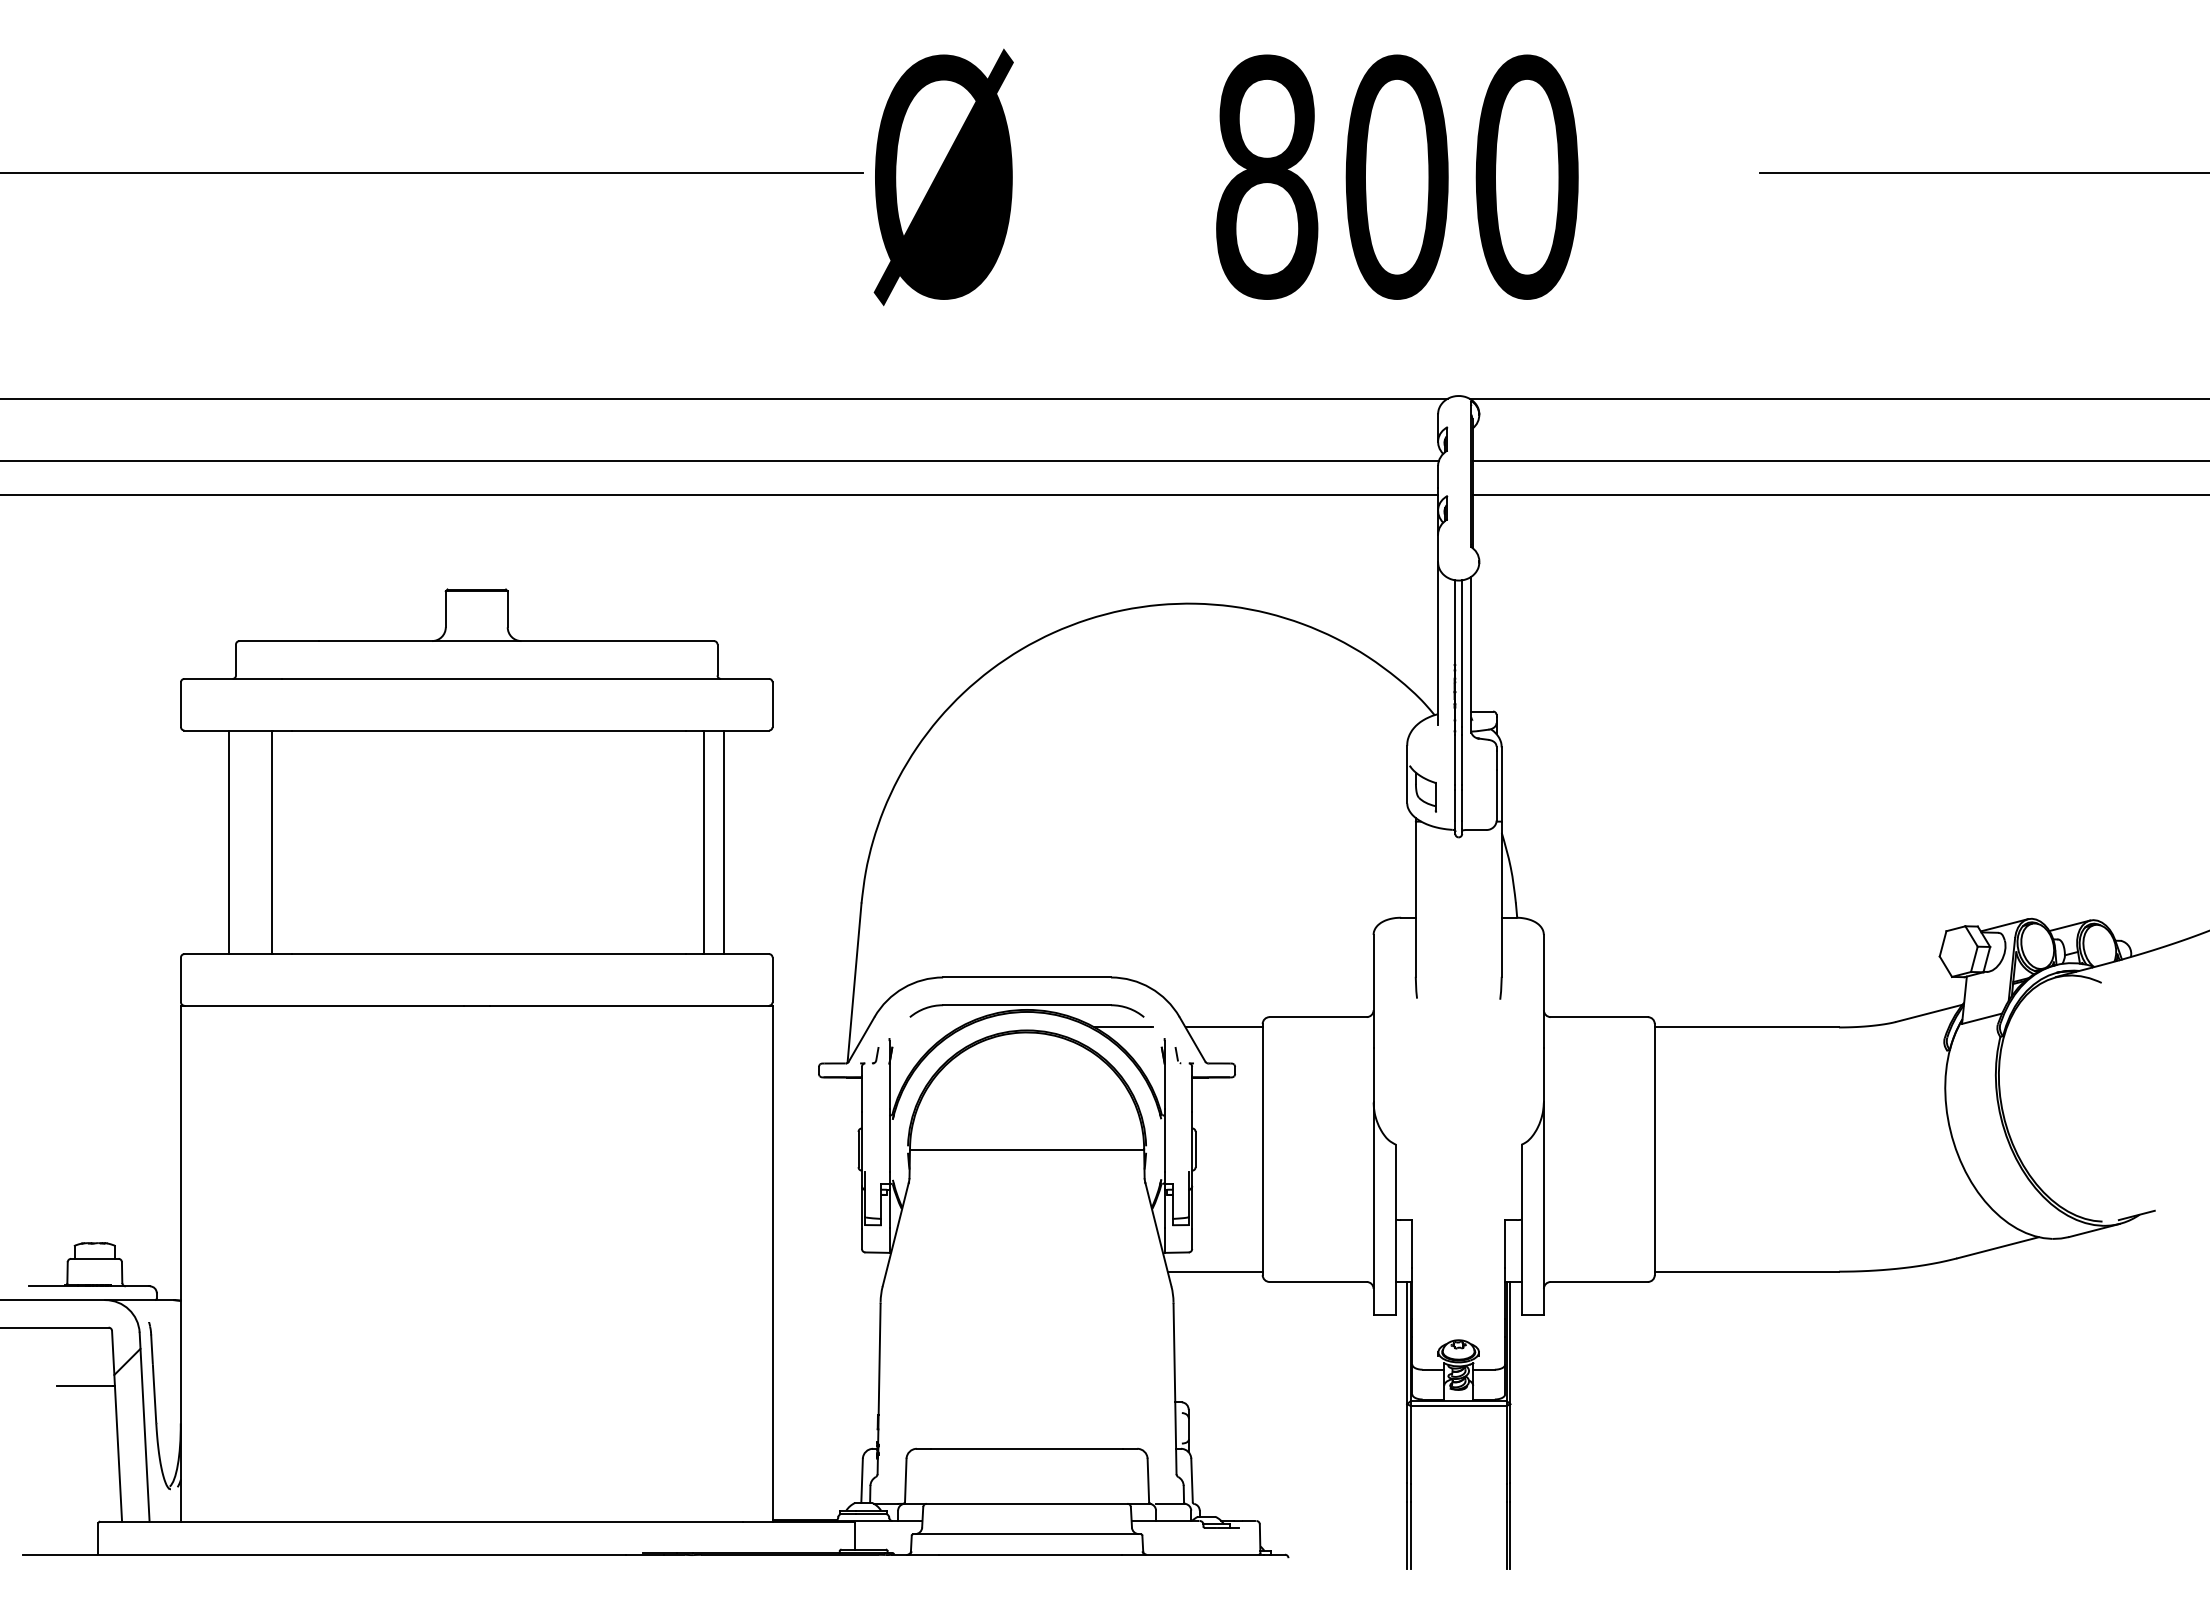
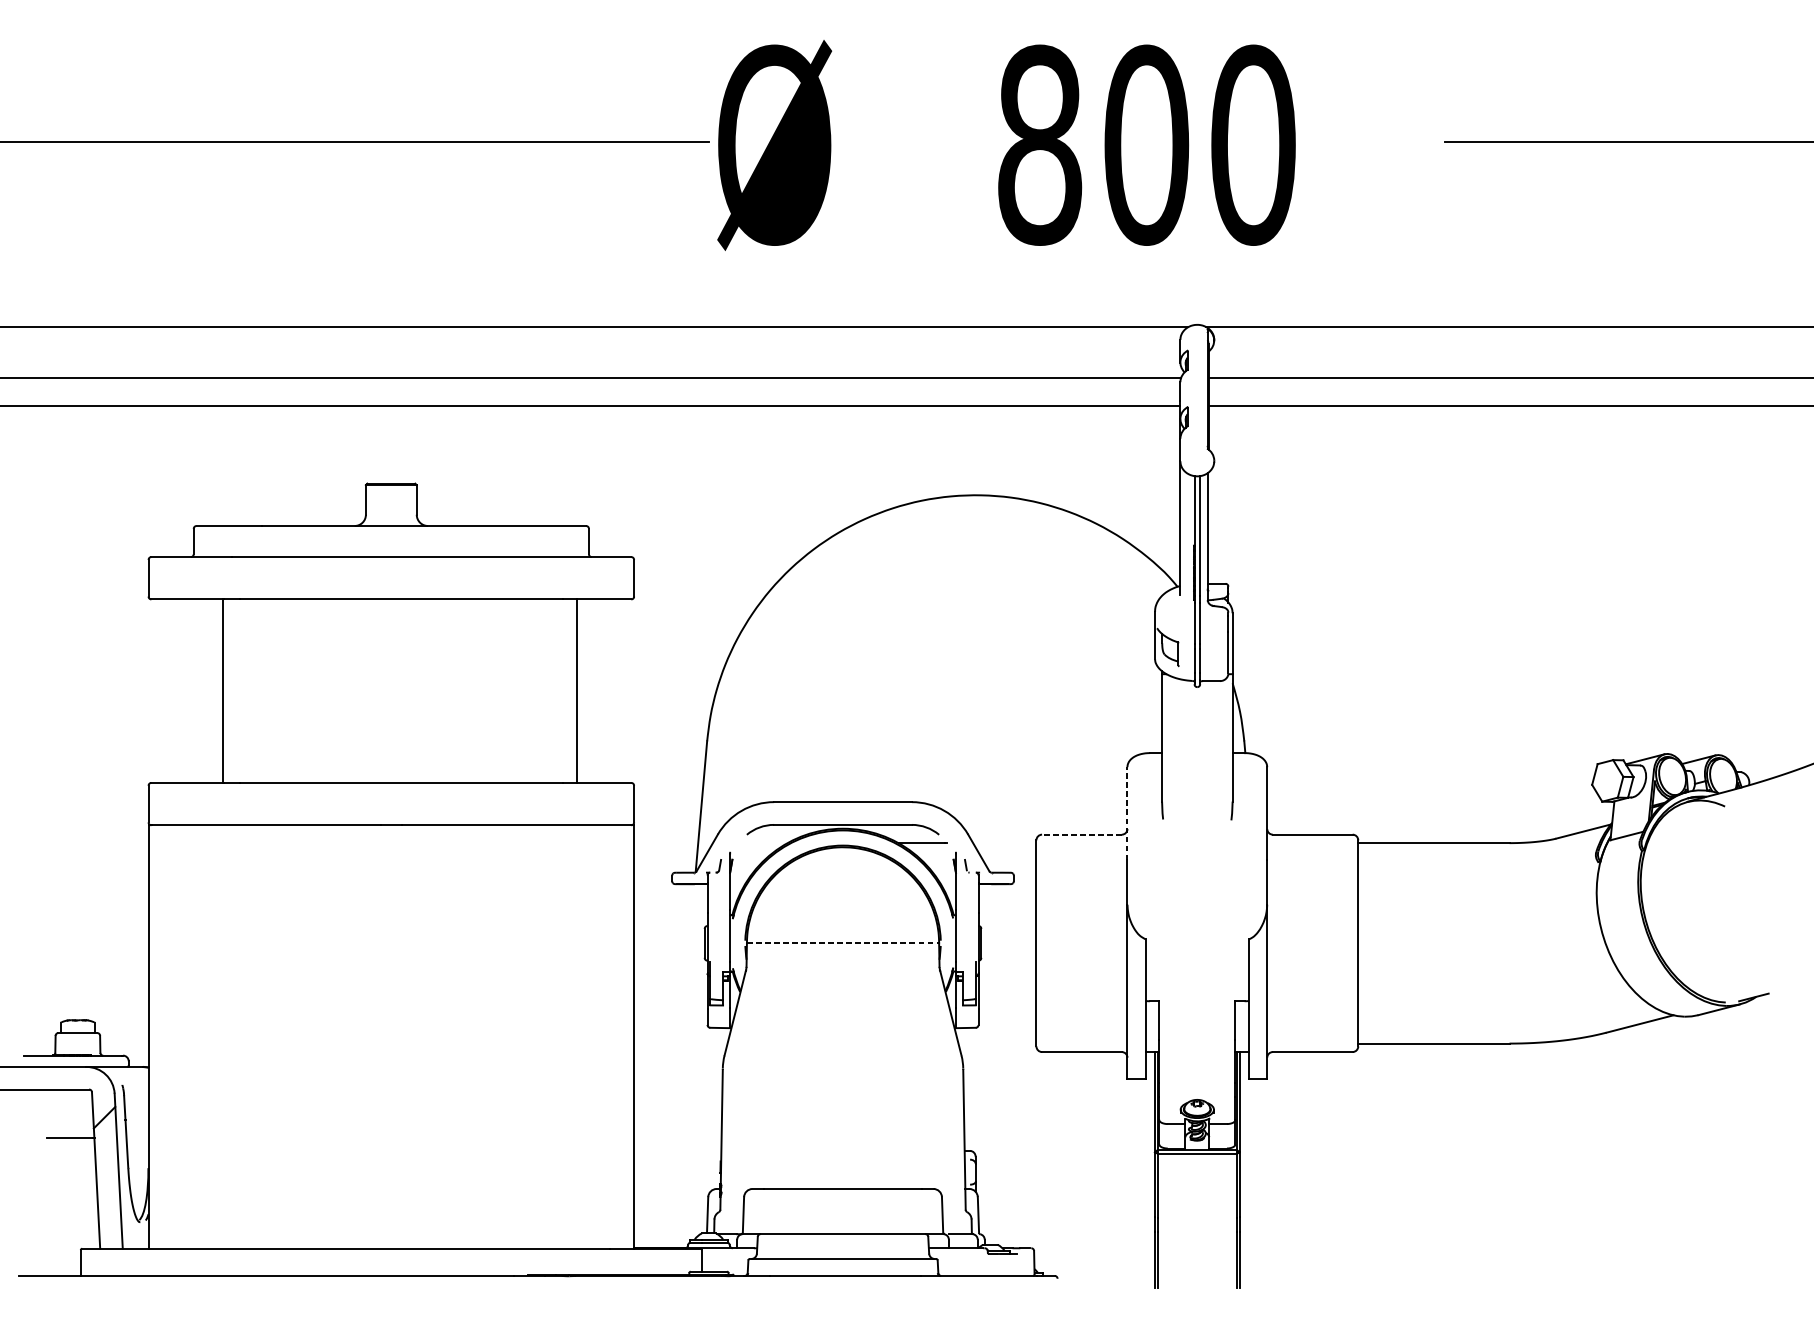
line: (229, 842) -> (188, 691), removed
line: (724, 842) -> (594, 691), removed
line: (1373, 991) -> (1127, 813), solid -> dashed
line: (1318, 1017) -> (1082, 834), solid -> dashed
line: (1223, 1027) -> (1004, 843), removed
line: (1027, 1149) -> (843, 943), solid -> dashed
line: (1214, 1271) -> (996, 1043), removed

